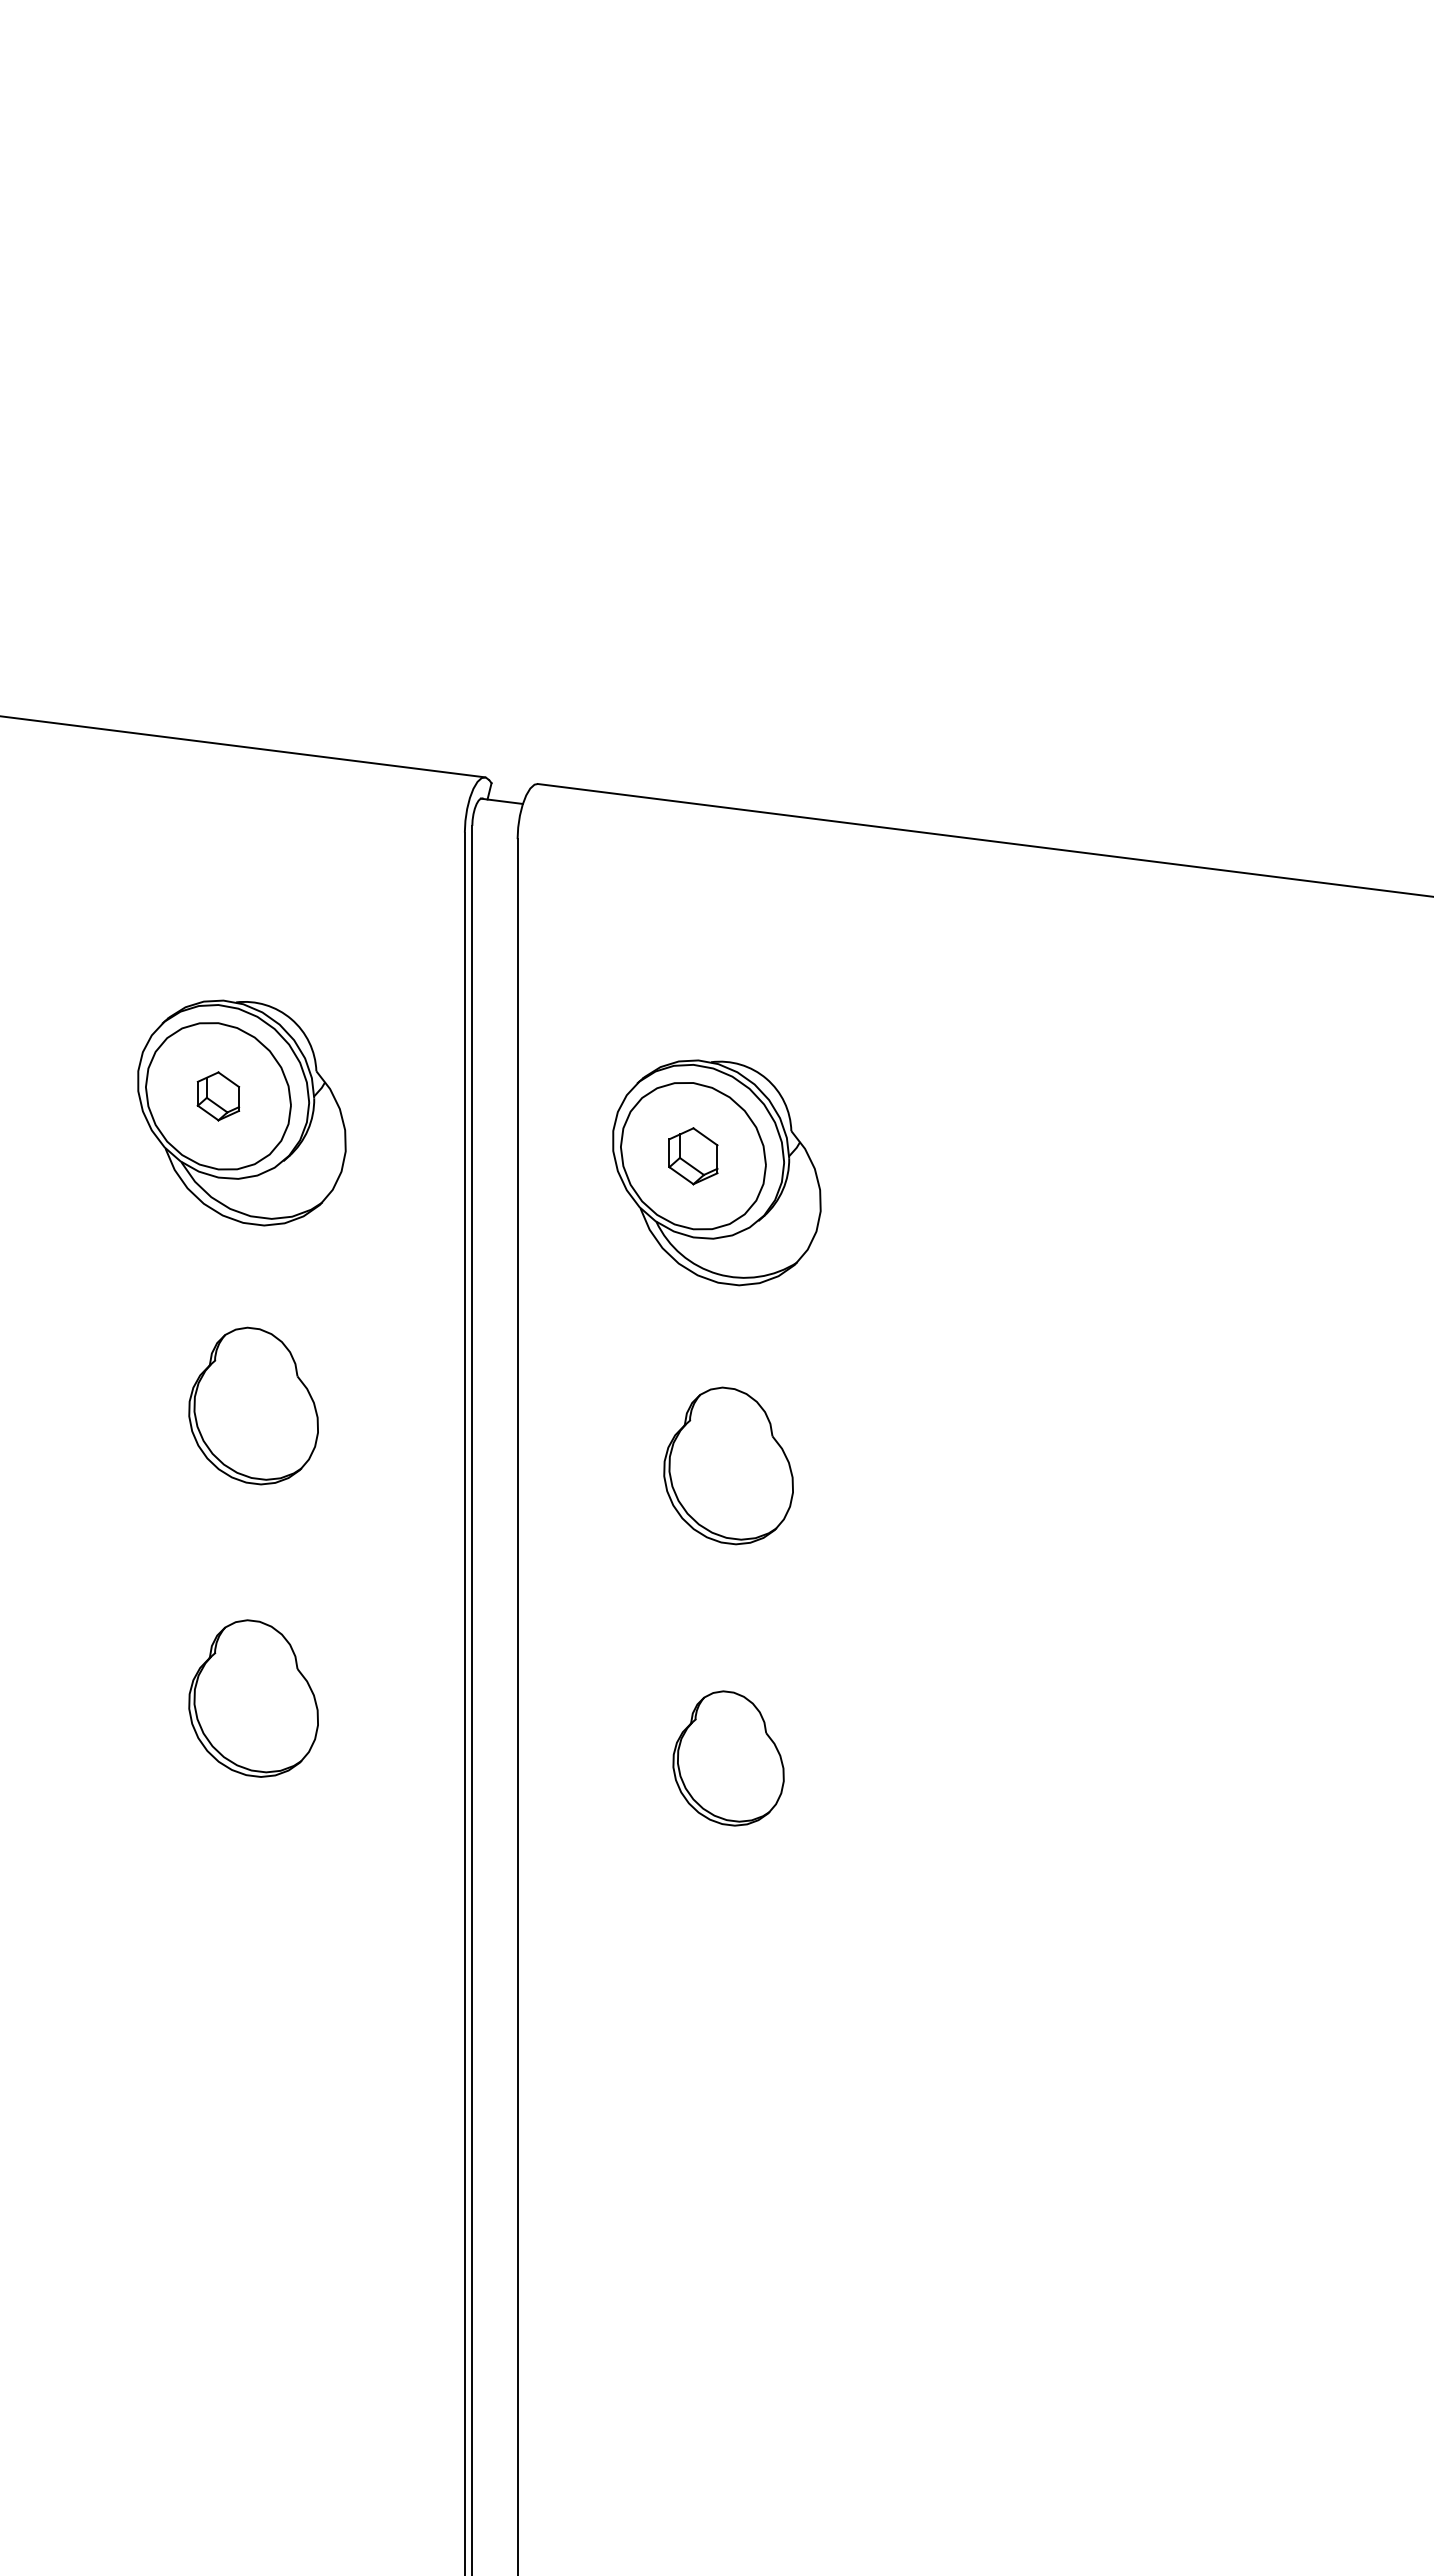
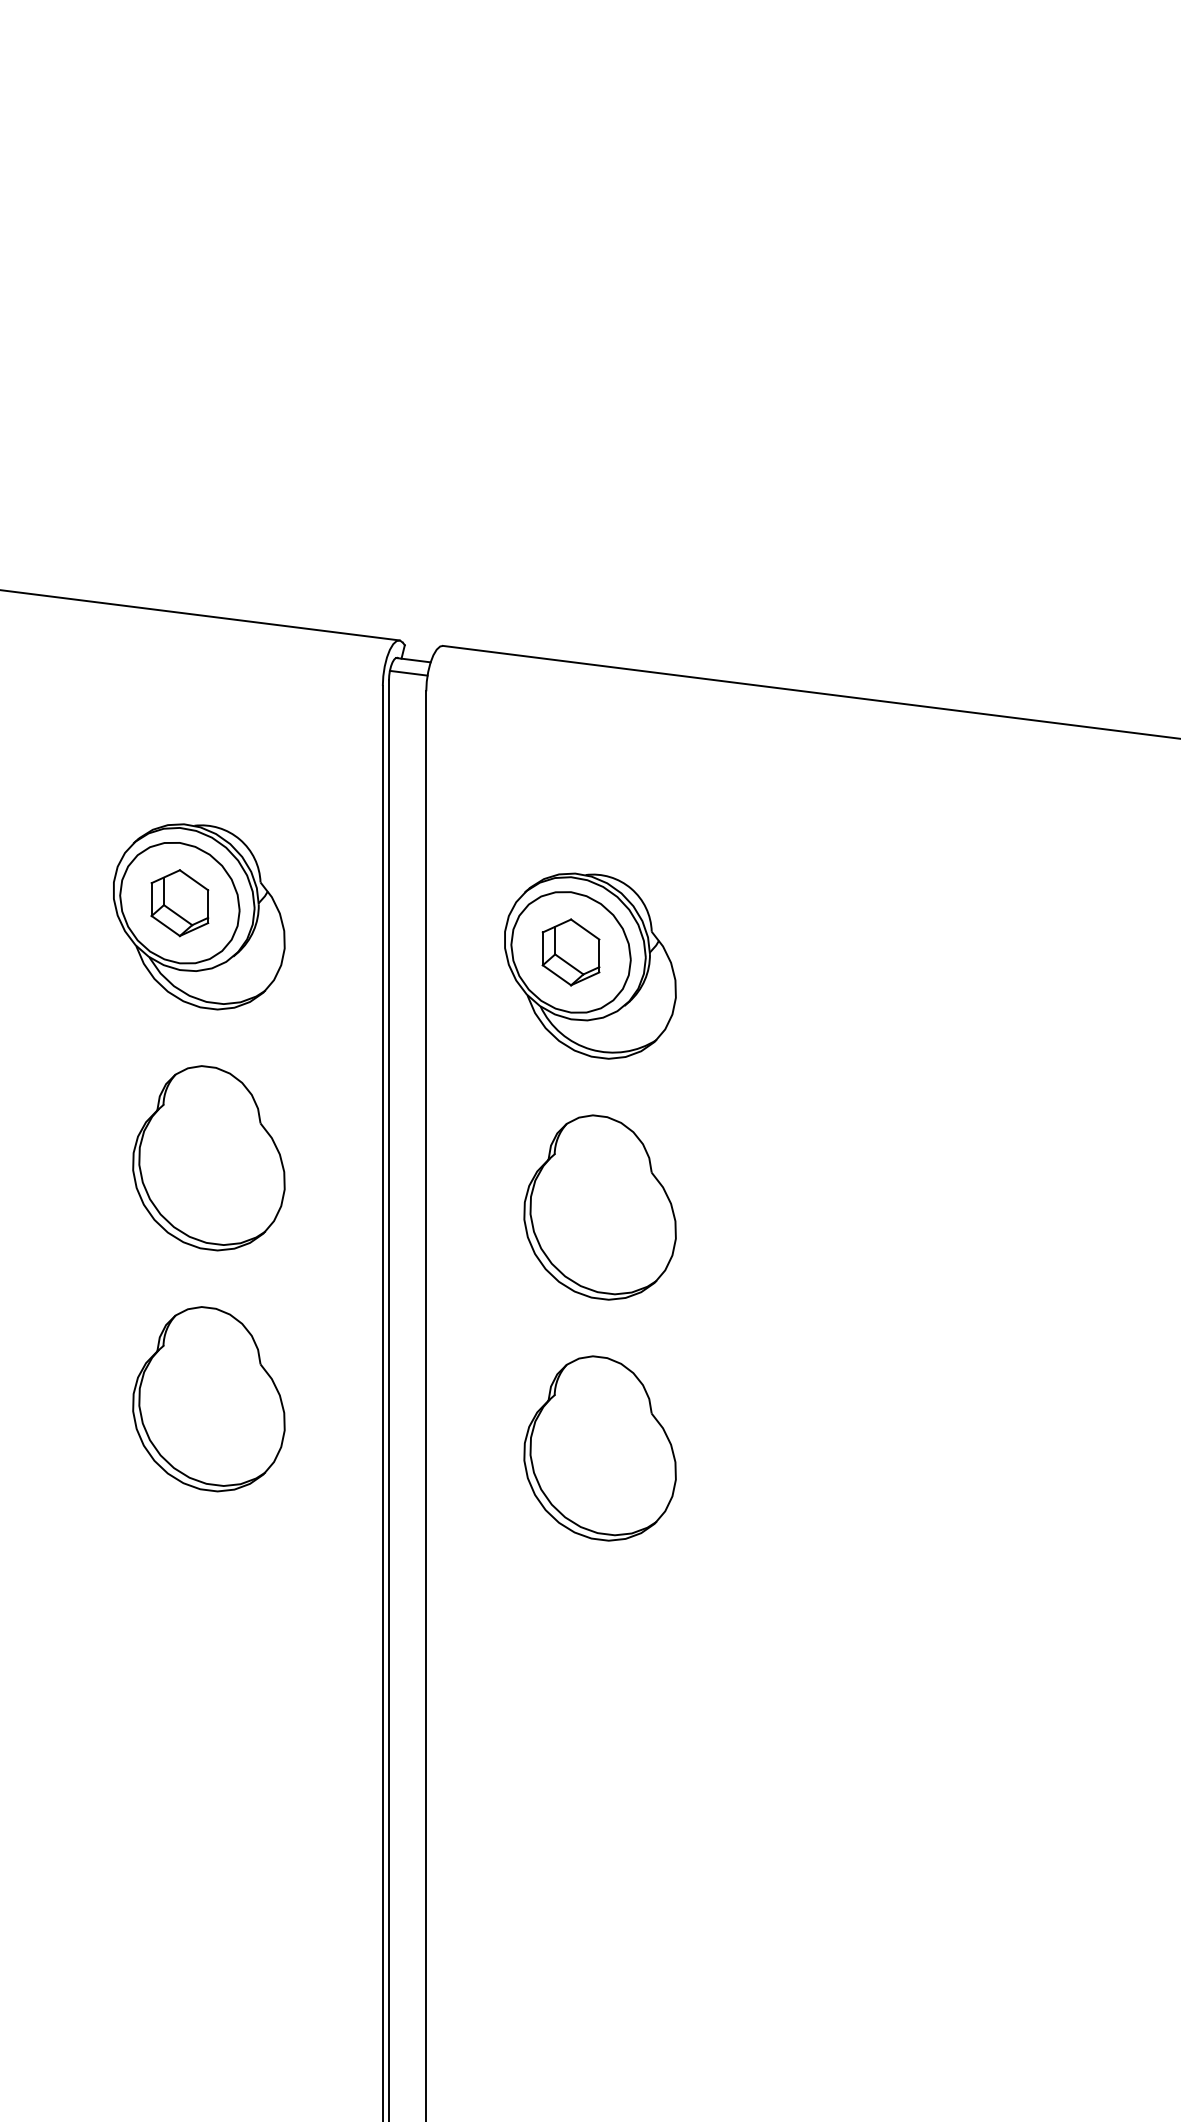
line: (496, 817) -> (408, 673), added
part: (218, 1096) -> (179, 903), size x1.67
part: (693, 1156) -> (571, 952), size x1.43
part: (253, 1405) -> (208, 1157), size x1.43
part: (728, 1465) -> (599, 1207), size x1.43
part: (253, 1698) -> (208, 1399), size x1.43
part: (728, 1758) -> (599, 1448), size x1.67

